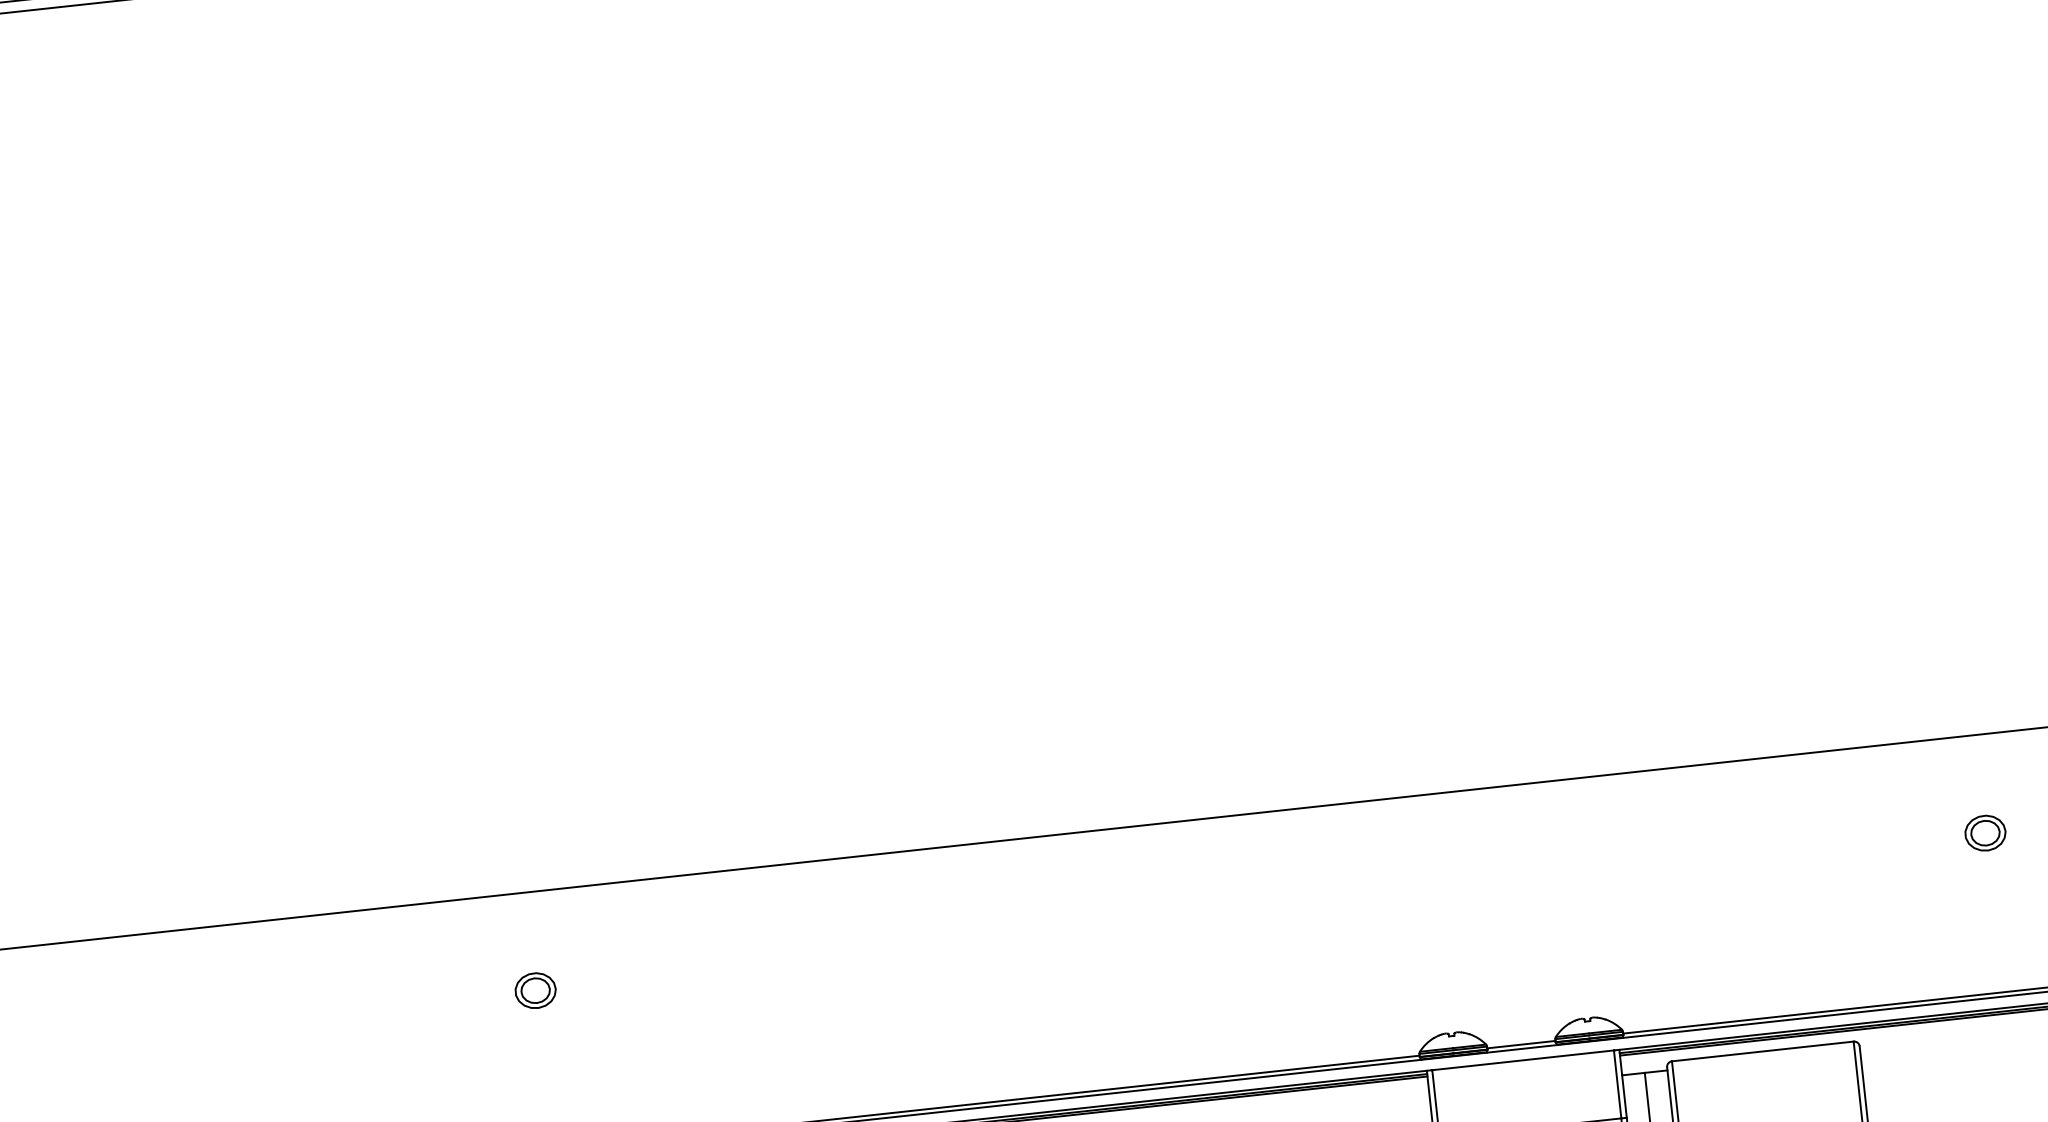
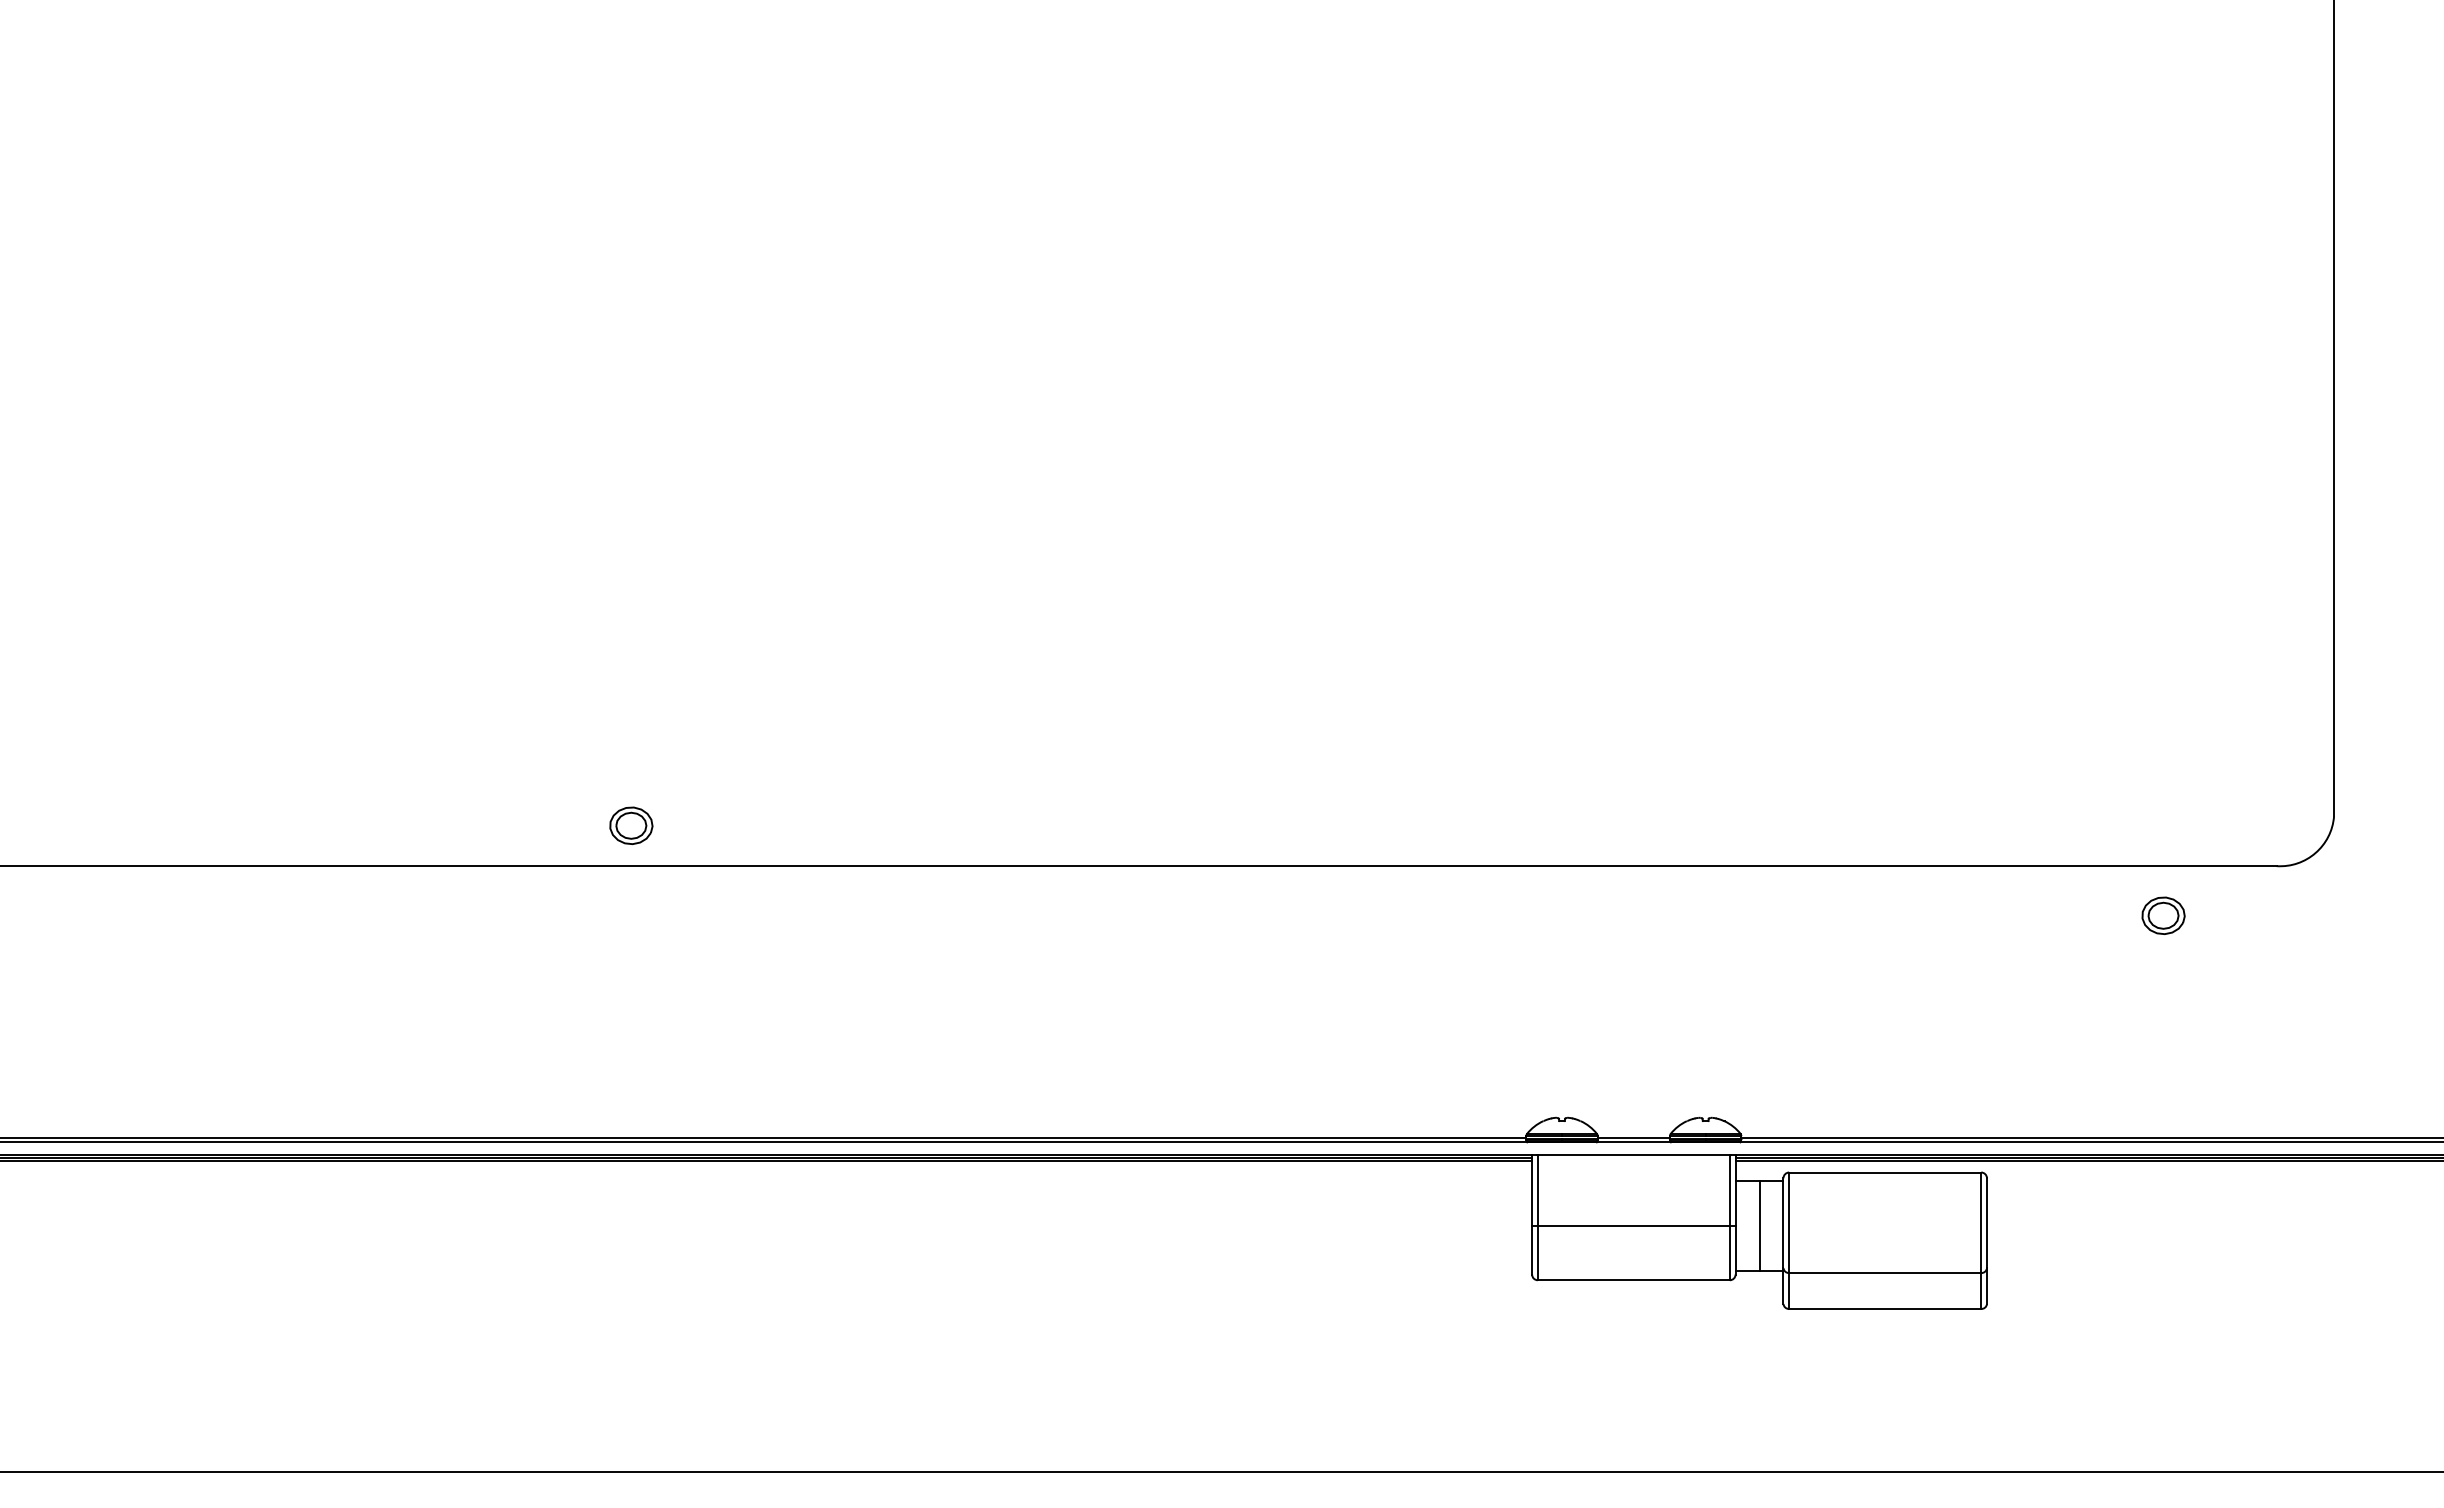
part: (1985, 832) -> (2163, 915), moved
part: (535, 990) -> (631, 825), moved

